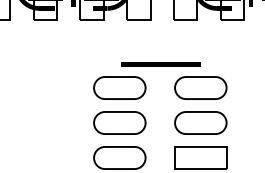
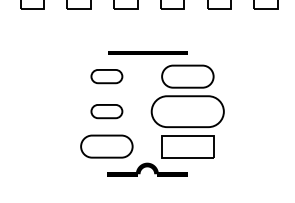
part: (119, 87) -> (106, 76), size x0.6
part: (119, 122) -> (106, 111), size x0.6
part: (200, 122) -> (187, 111), size x1.4

